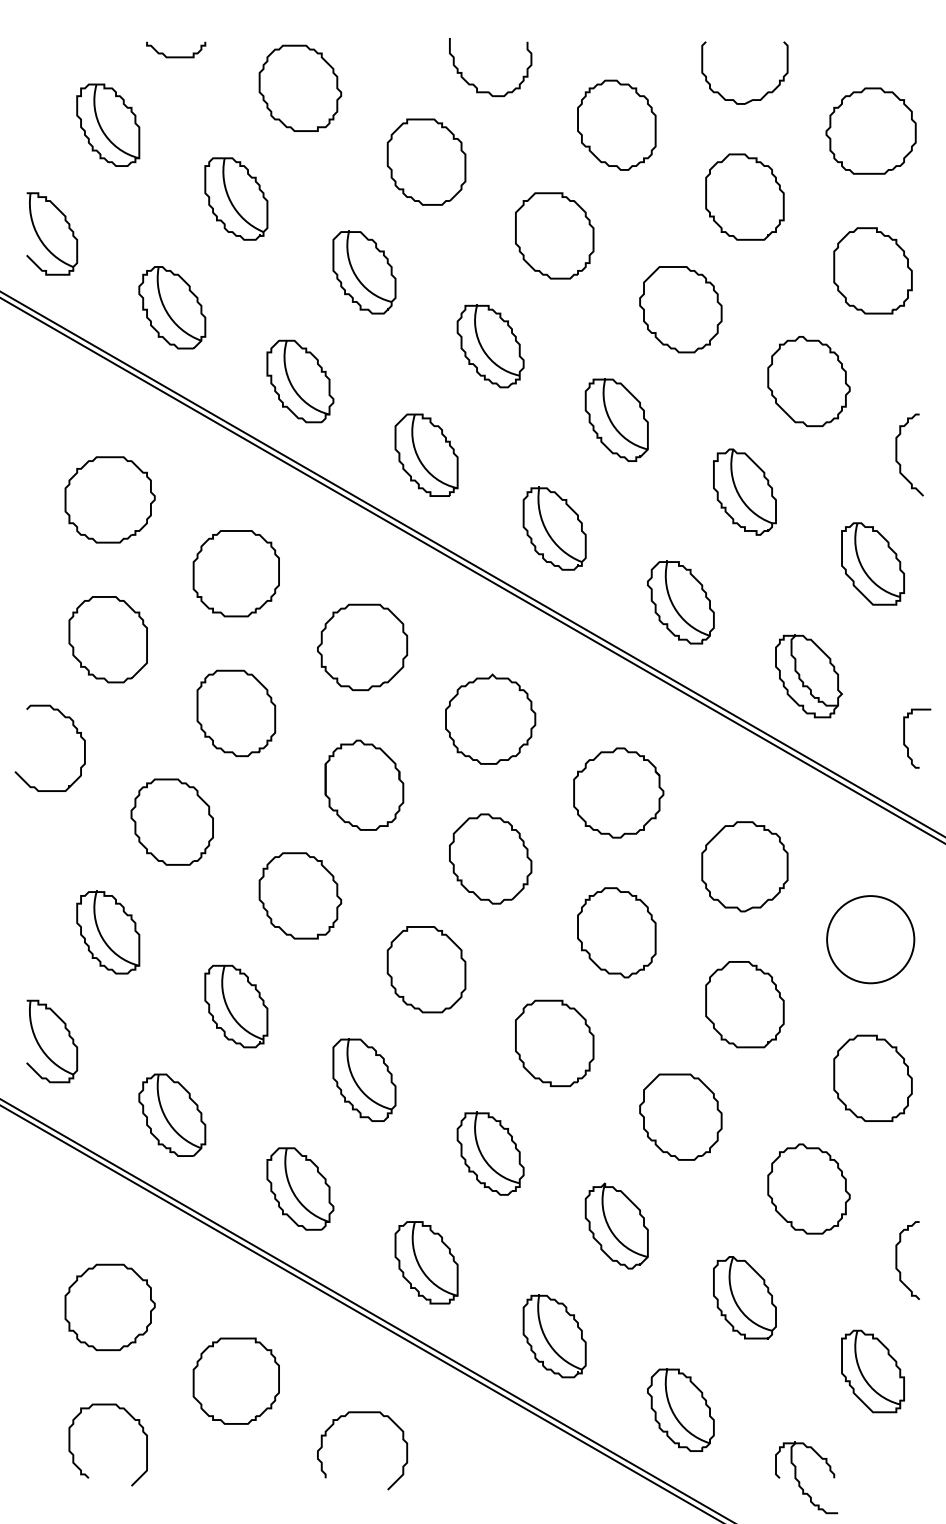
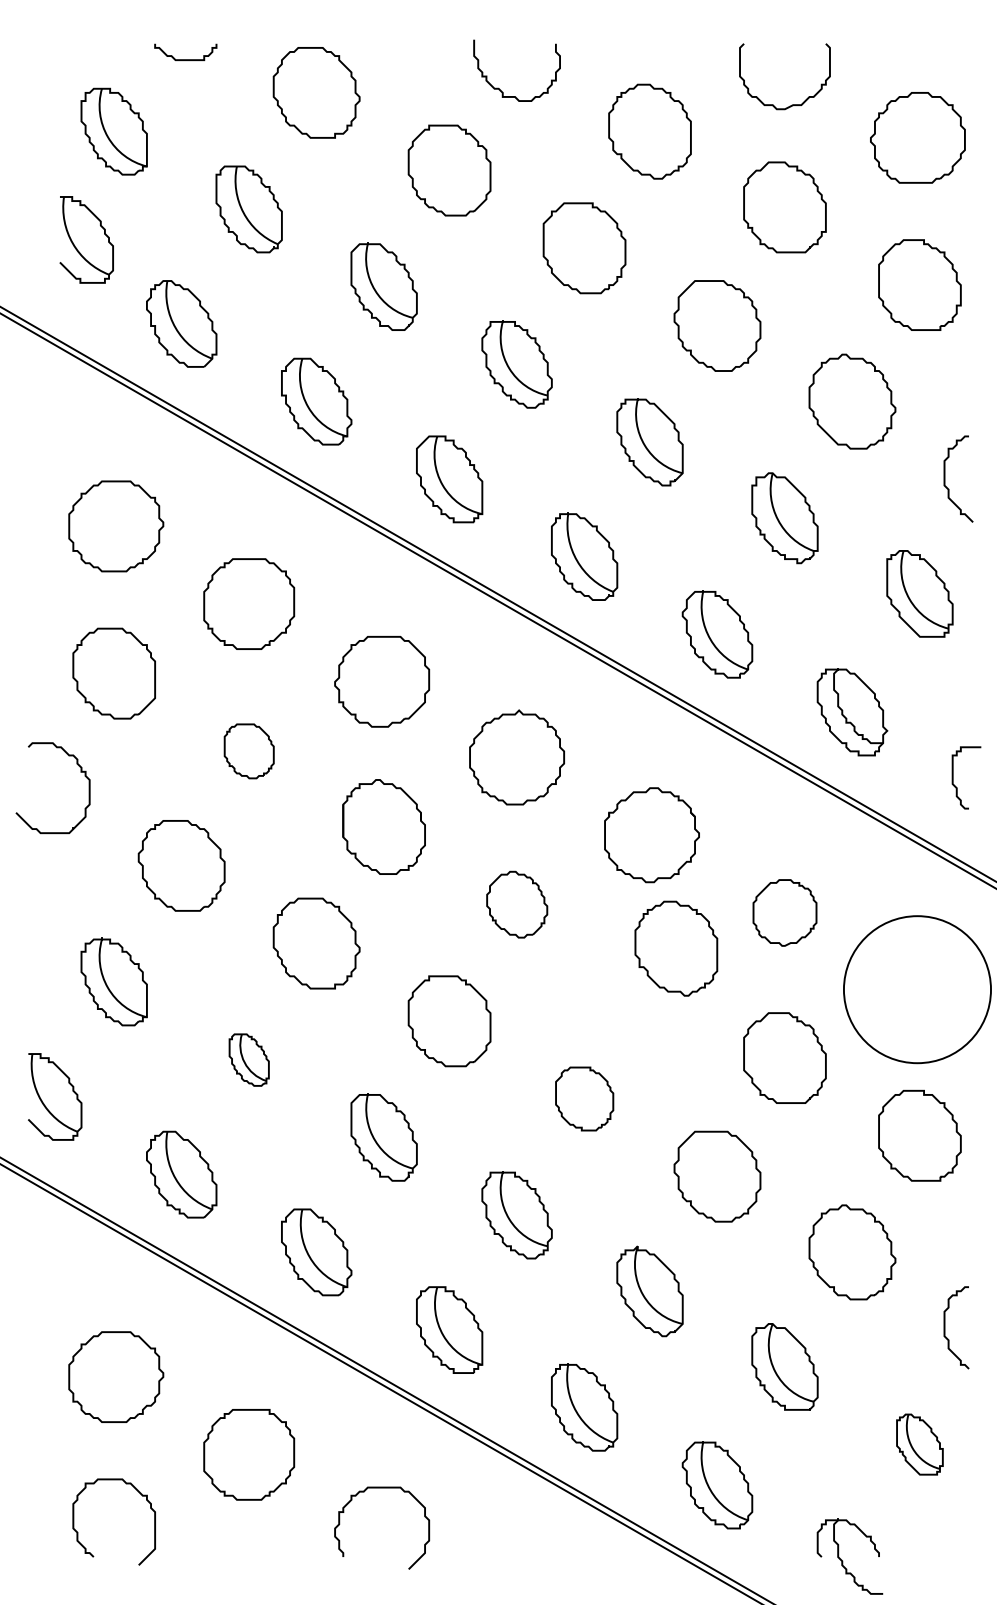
part: (52, 233) -> (87, 239), moved
part: (236, 713) -> (249, 751), size x0.6
part: (490, 858) -> (516, 904), size x0.7
part: (744, 866) -> (784, 912), size x0.7
part: (616, 932) -> (676, 948), moved
circle: (870, 939) -> (917, 989), size x1.6
part: (236, 1006) -> (249, 1060), size x0.6
part: (554, 1043) -> (584, 1099), size x0.7
part: (872, 1371) -> (919, 1444), size x0.7

